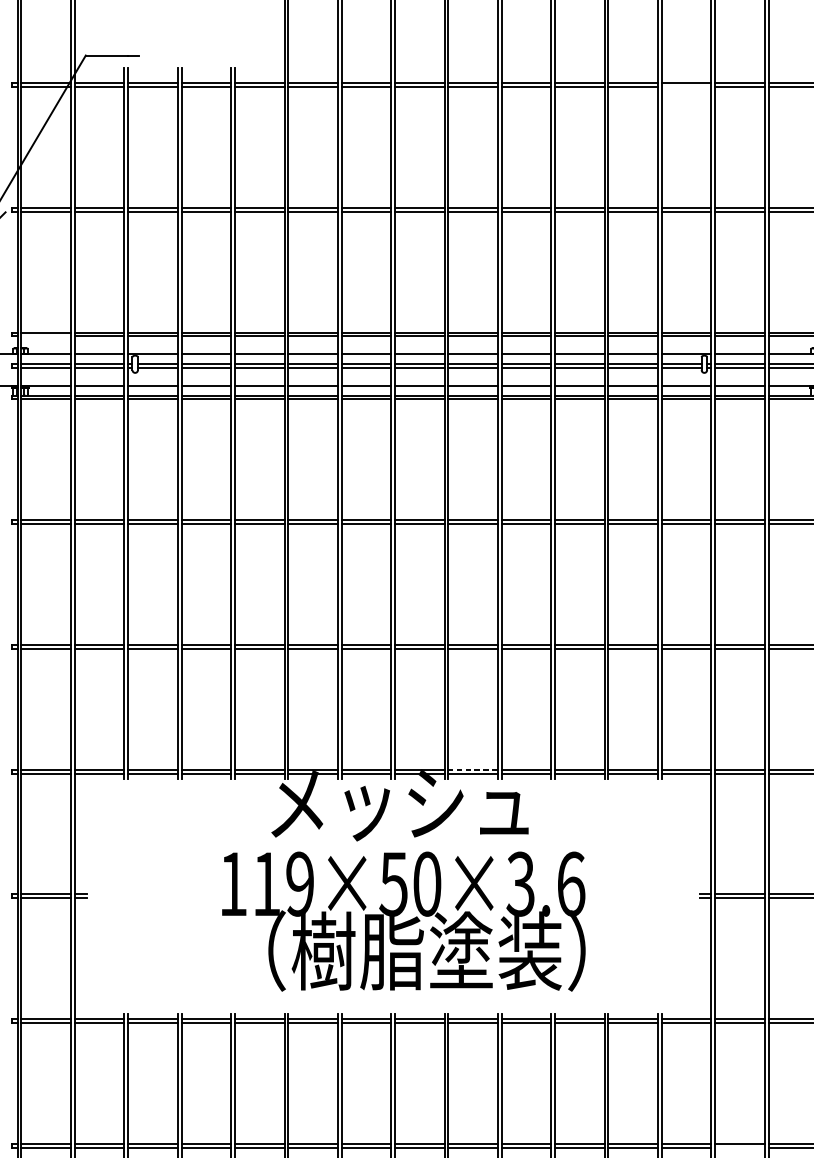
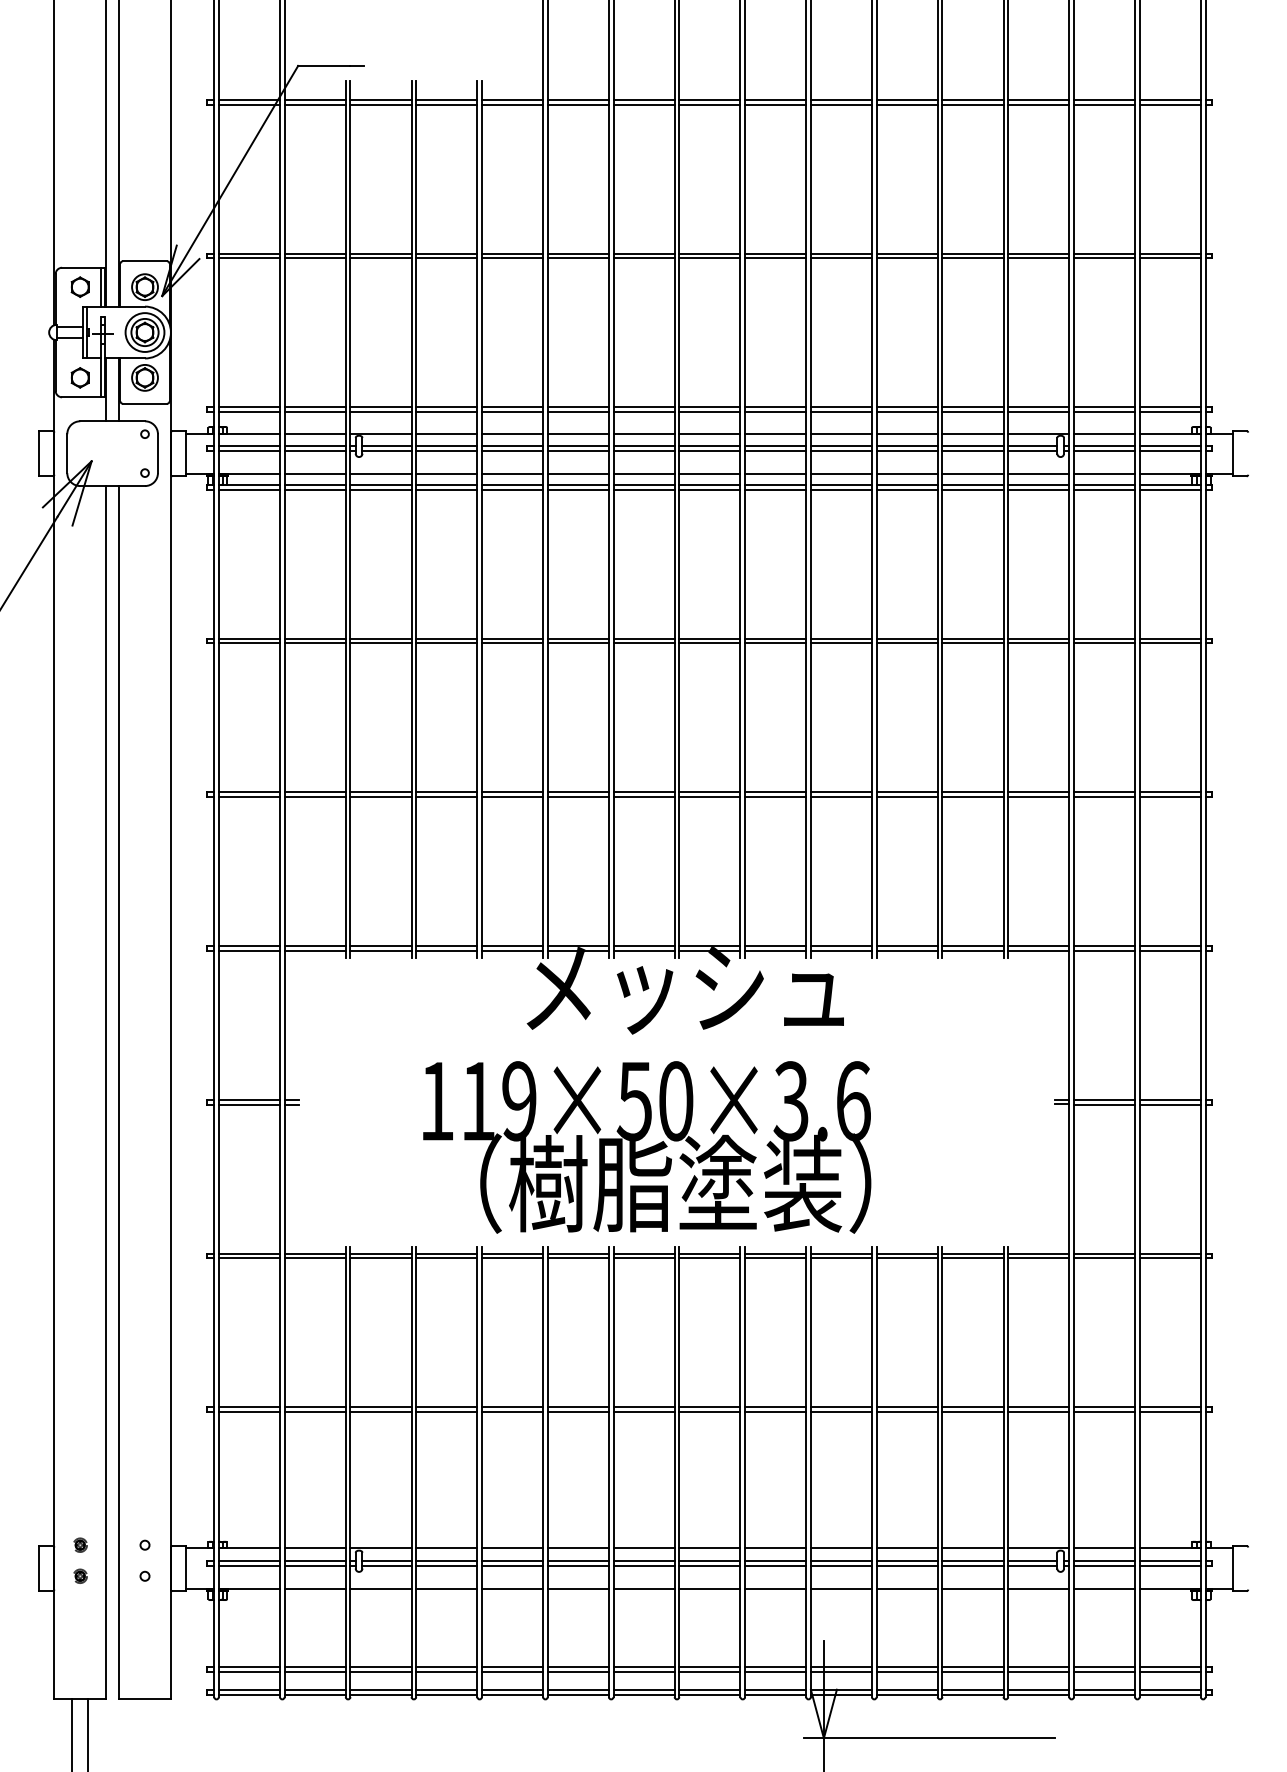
line: (686, 86) -> (1038, 104), added
line: (45, 335) -> (248, 411), added
line: (473, 769) -> (775, 946), dashed -> solid
text: (404, 921) -> (647, 1147), moved
line: (739, 1147) -> (1104, 1411), added

